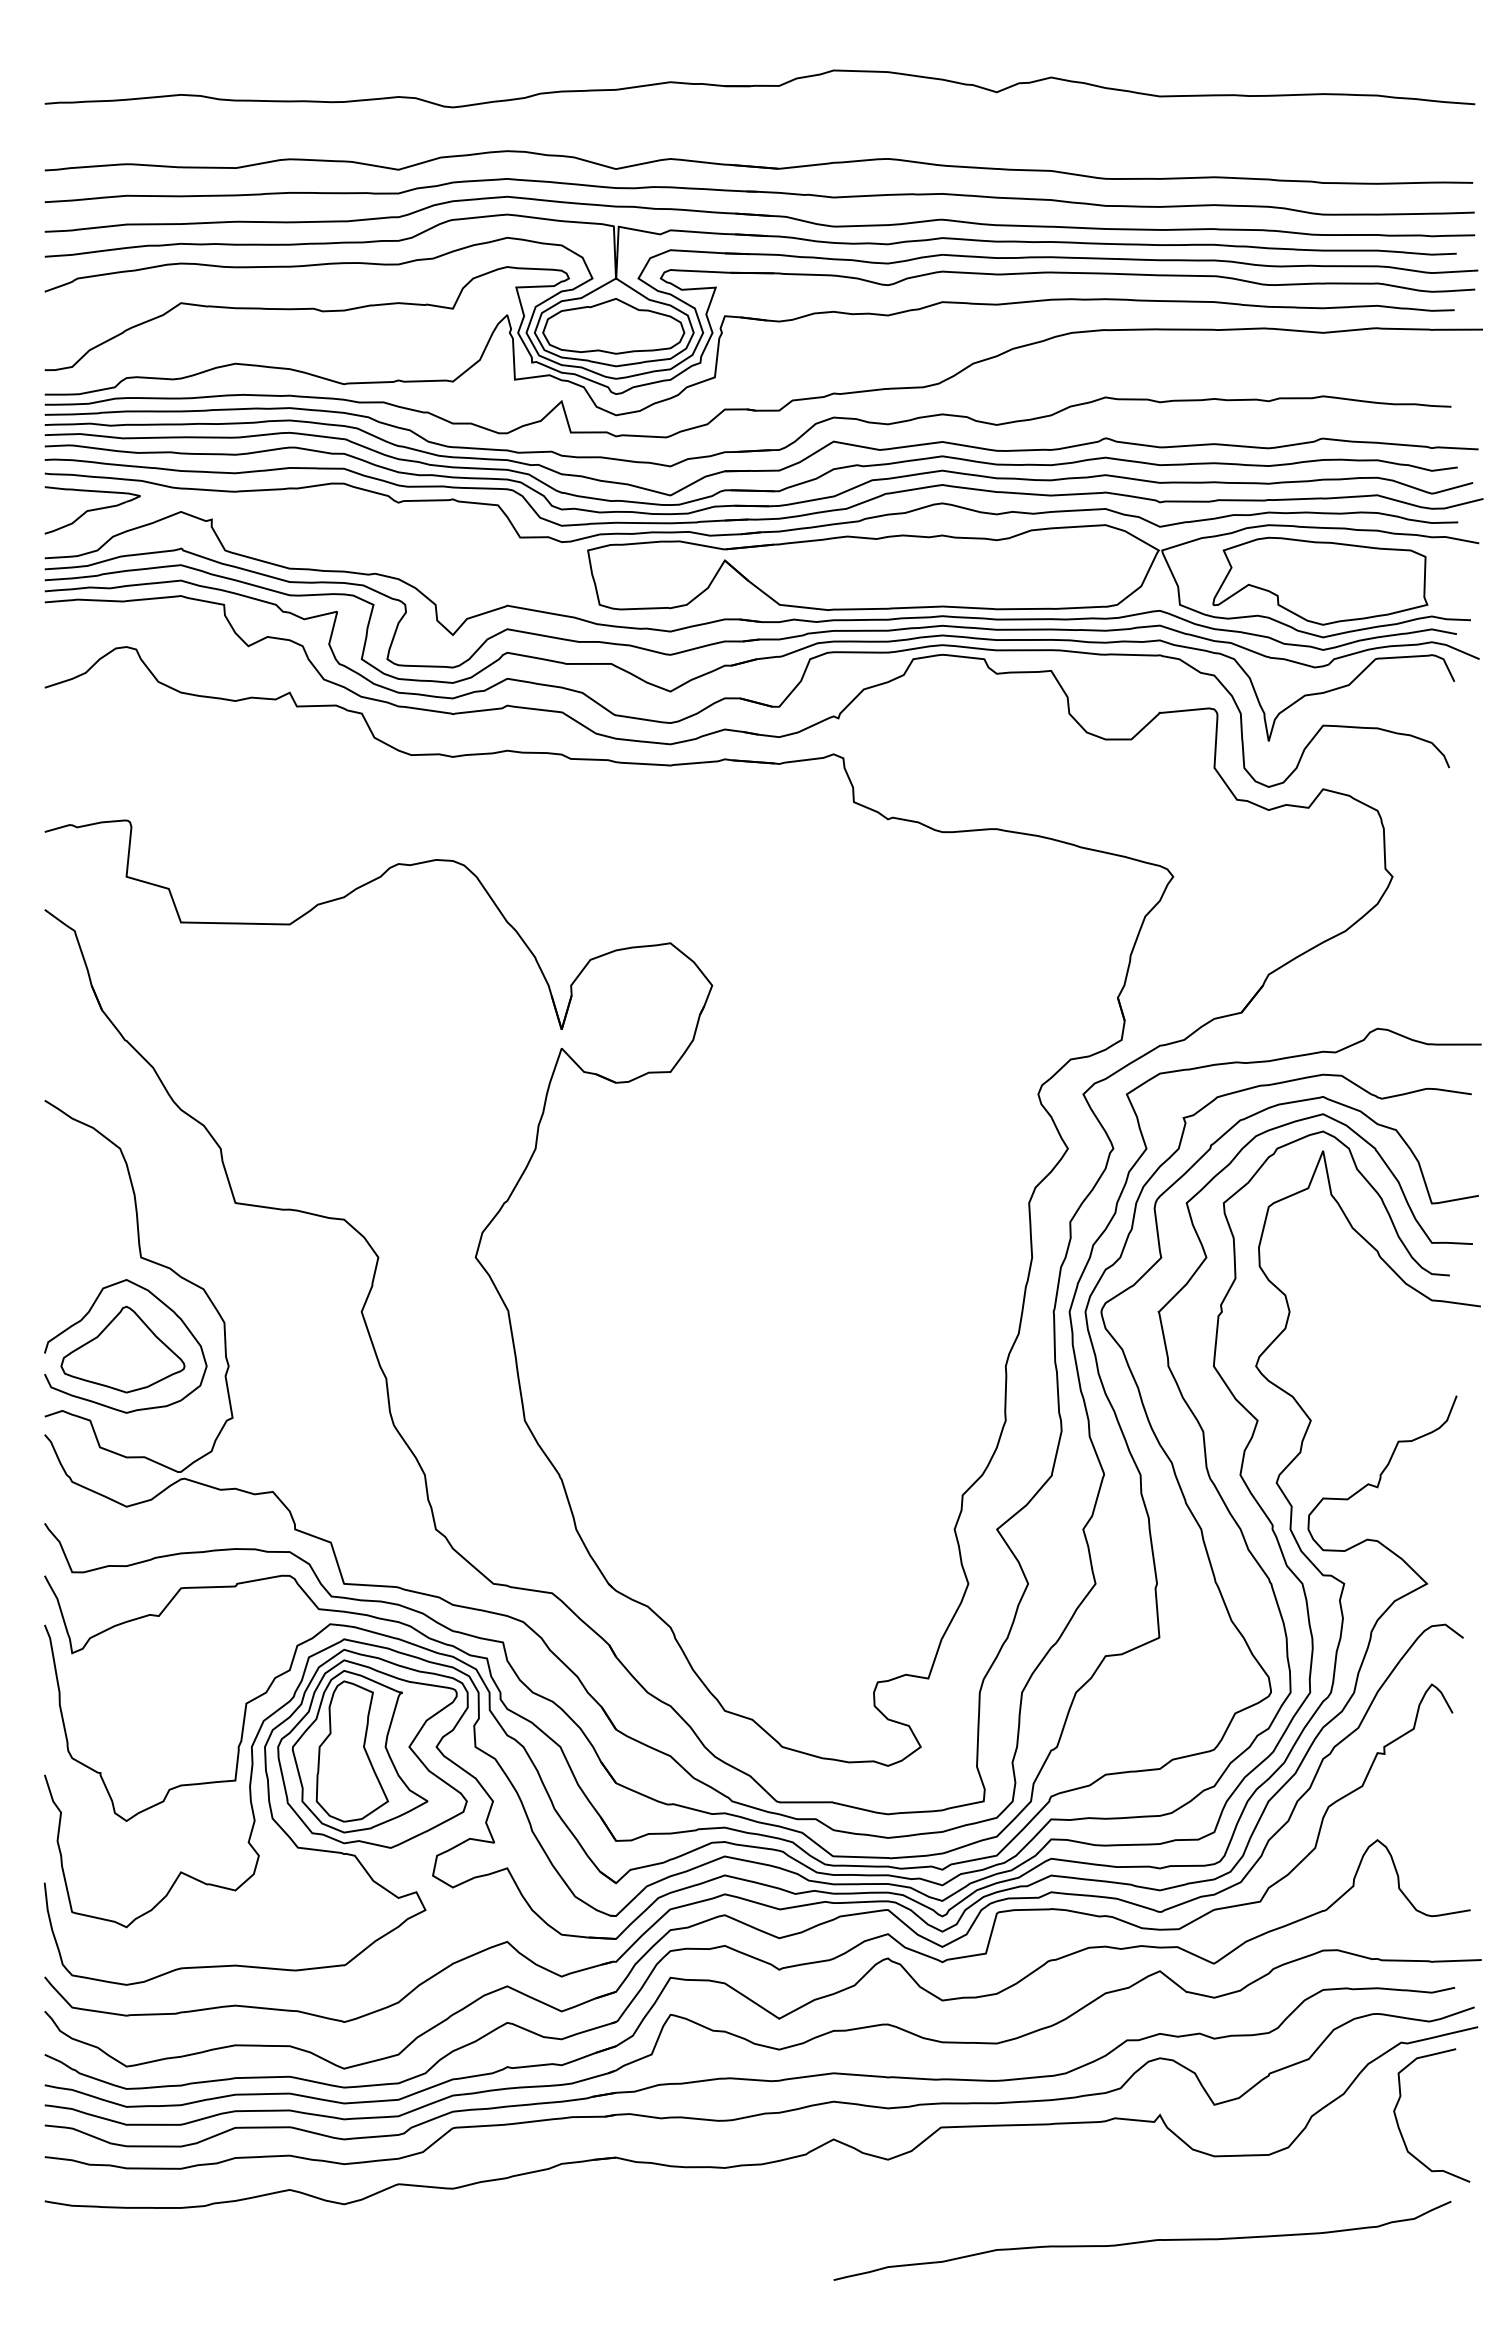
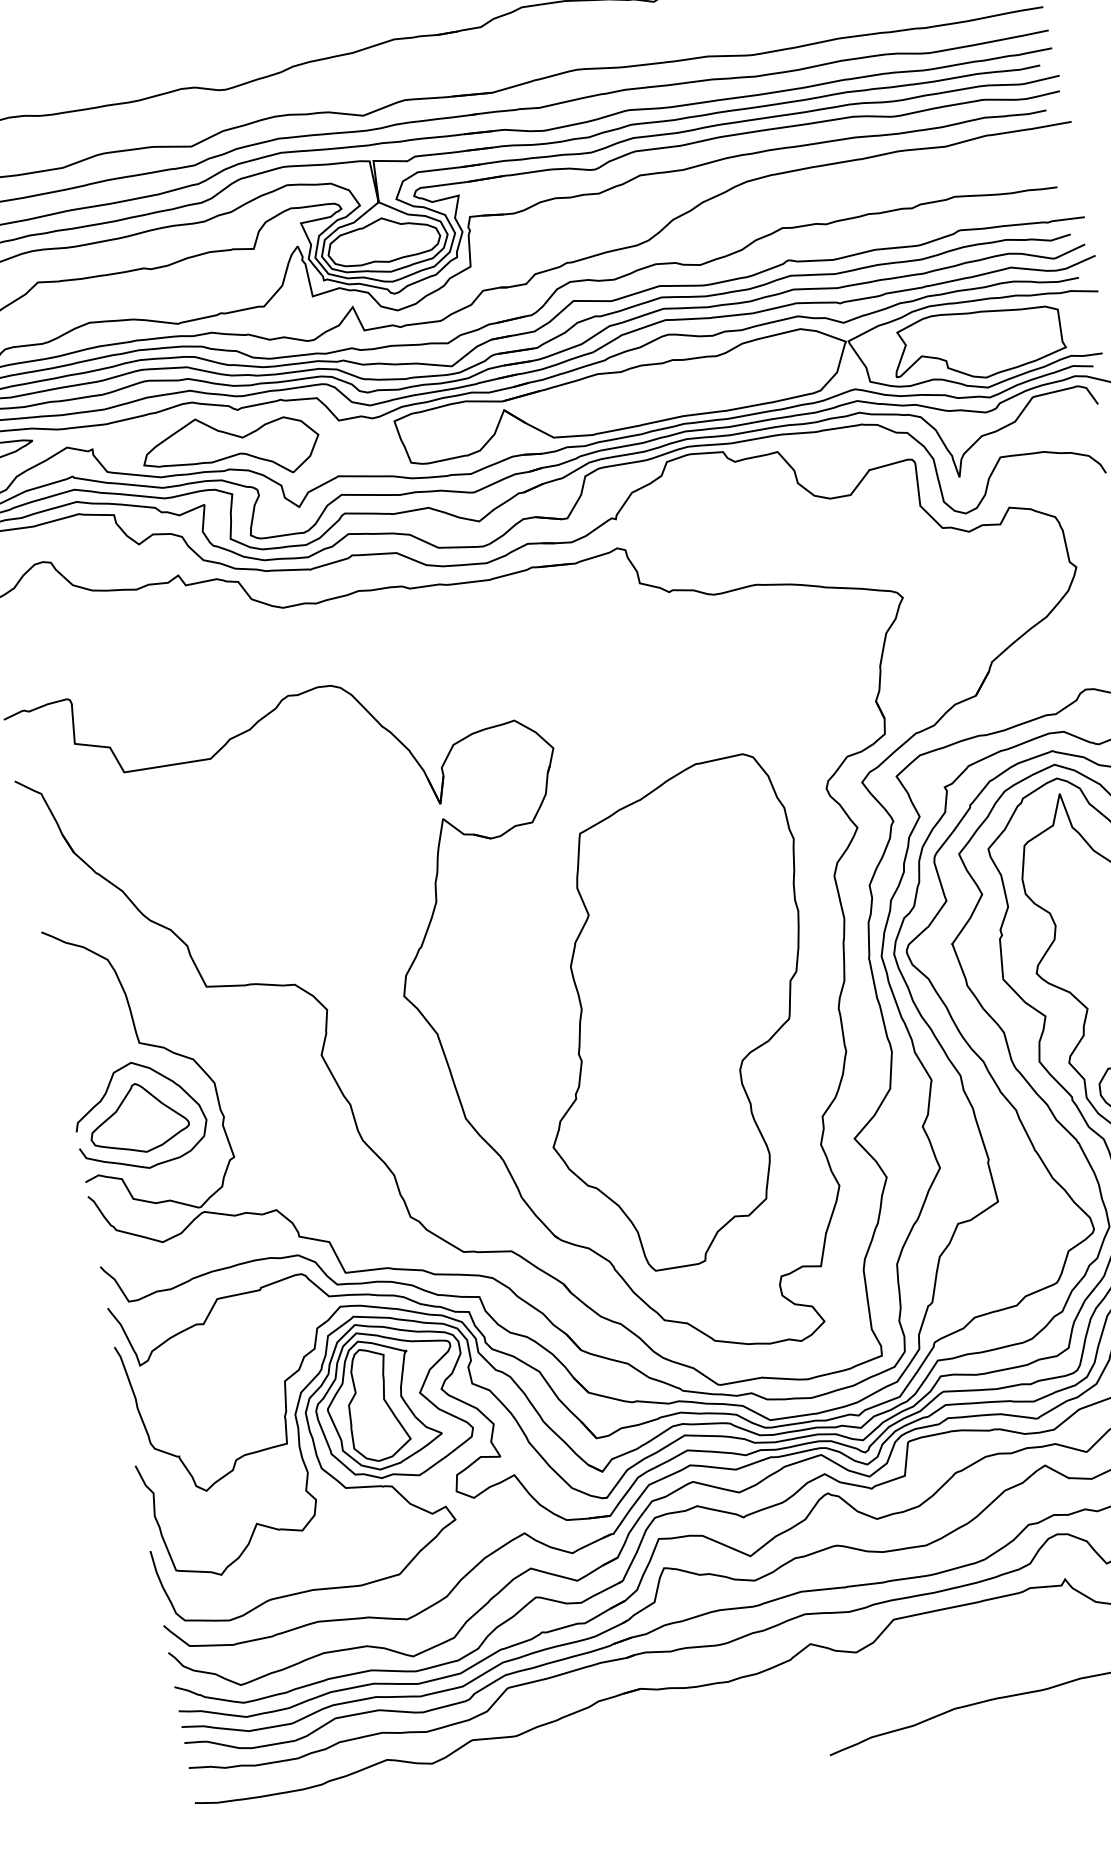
part: (381, 547) -> (230, 447), added
part: (806, 1341) -> (677, 1016), added

